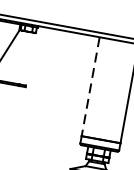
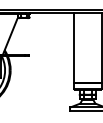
line: (89, 87) -> (73, 48), dashed -> solid

